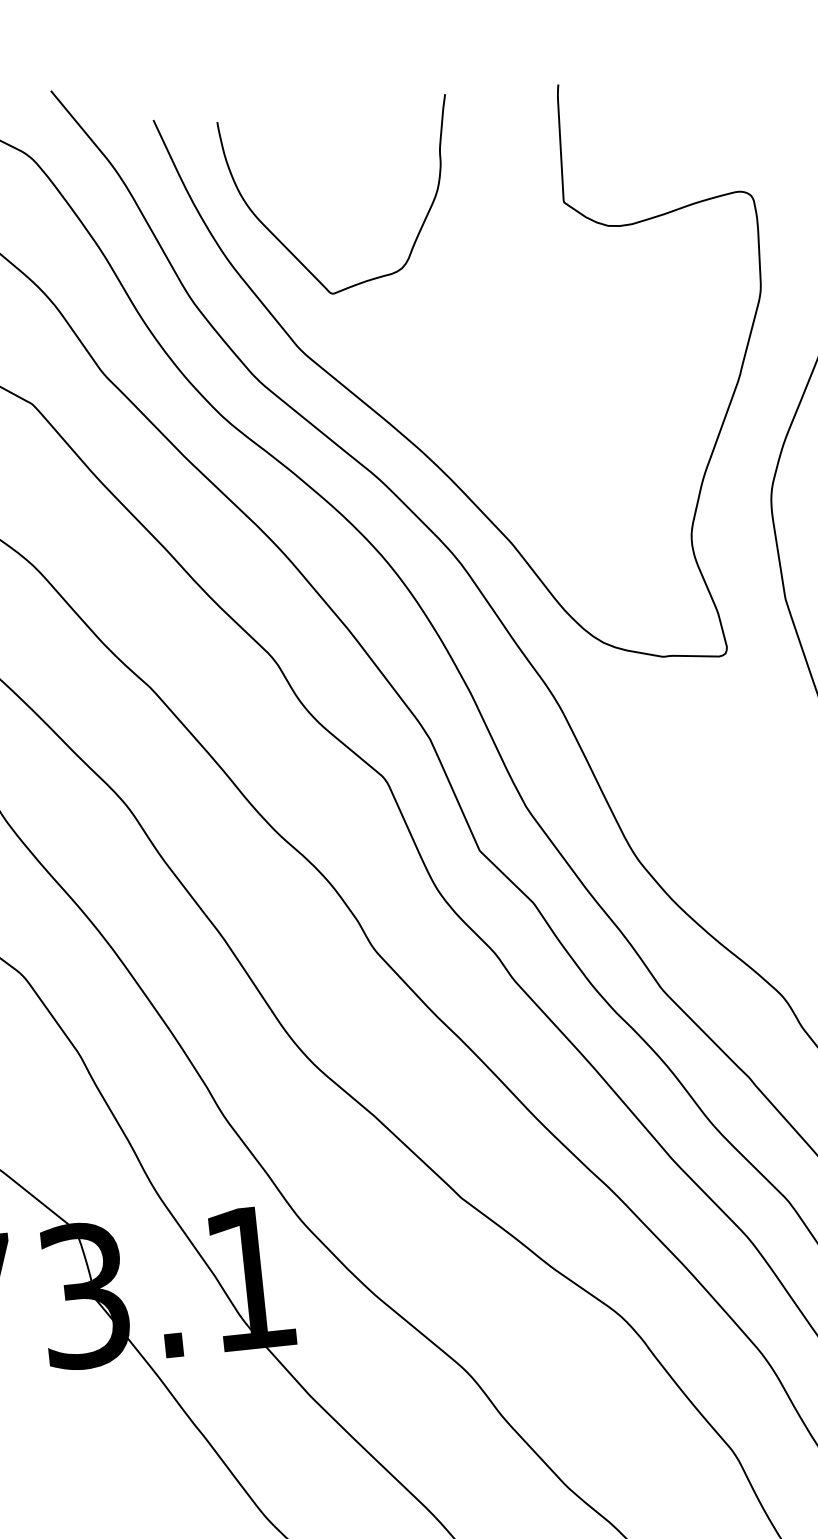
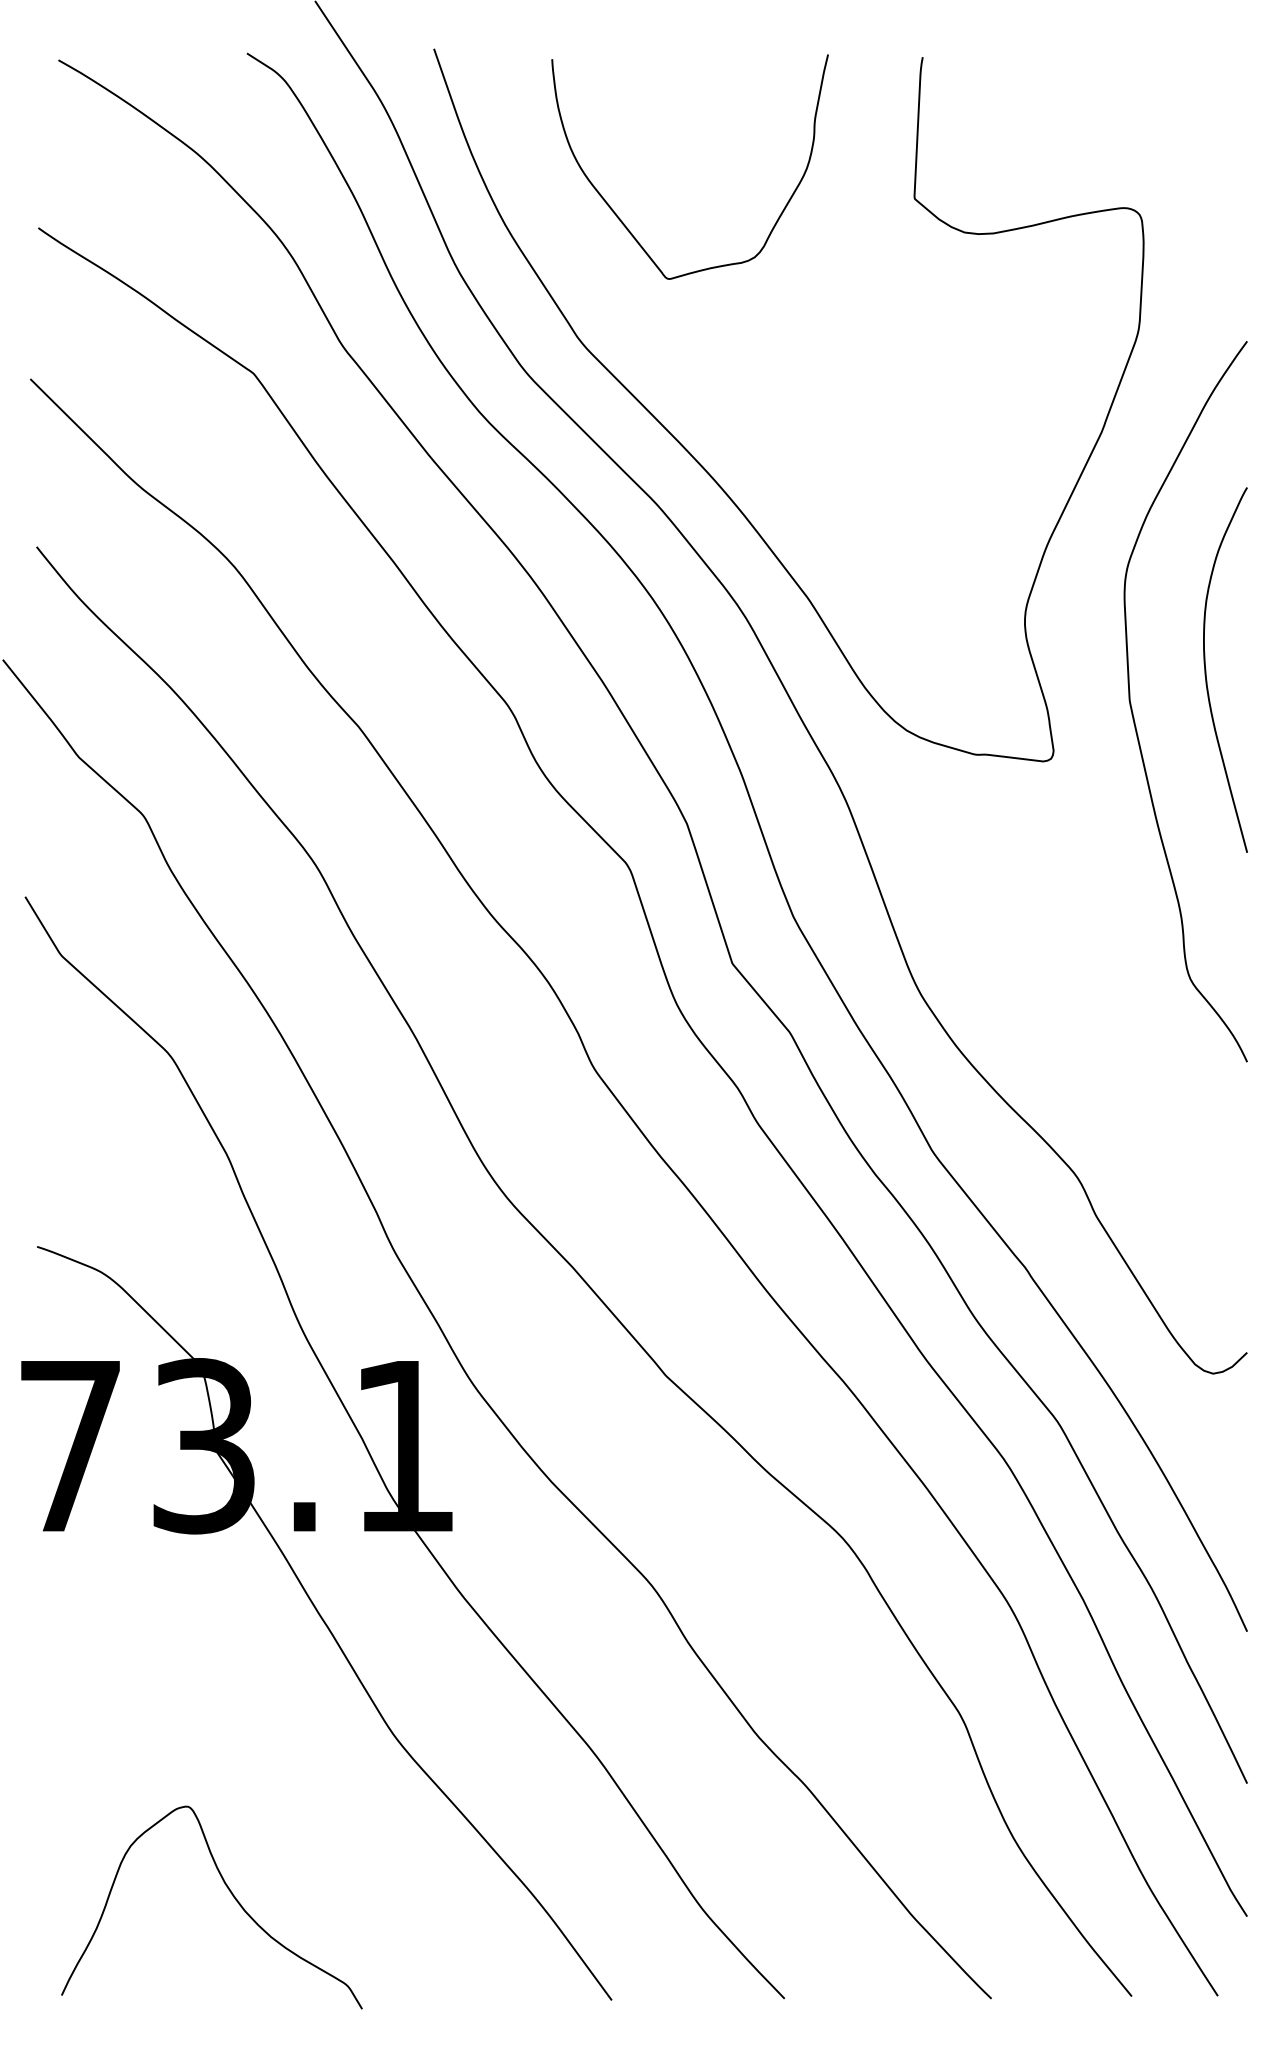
curve: (287, 247) -> (620, 218), moved

